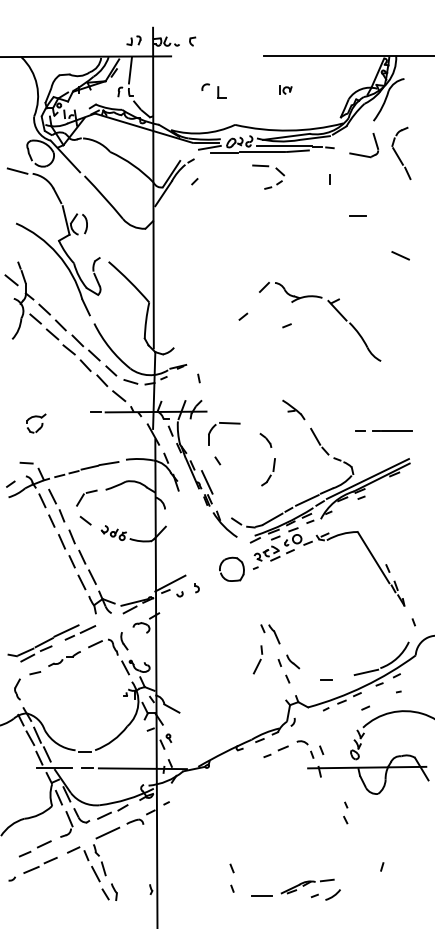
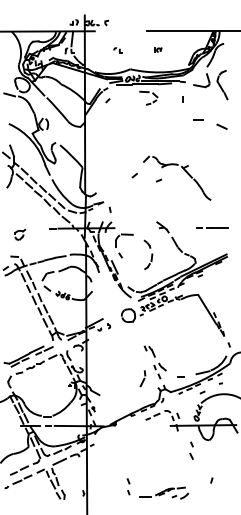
part: (212, 91) -> (117, 50), size x0.62
line: (399, 255) -> (221, 126), moved
line: (383, 430) -> (212, 227), moved
part: (257, 659) -> (142, 378), moved
part: (345, 812) -> (191, 450), size x1.43

